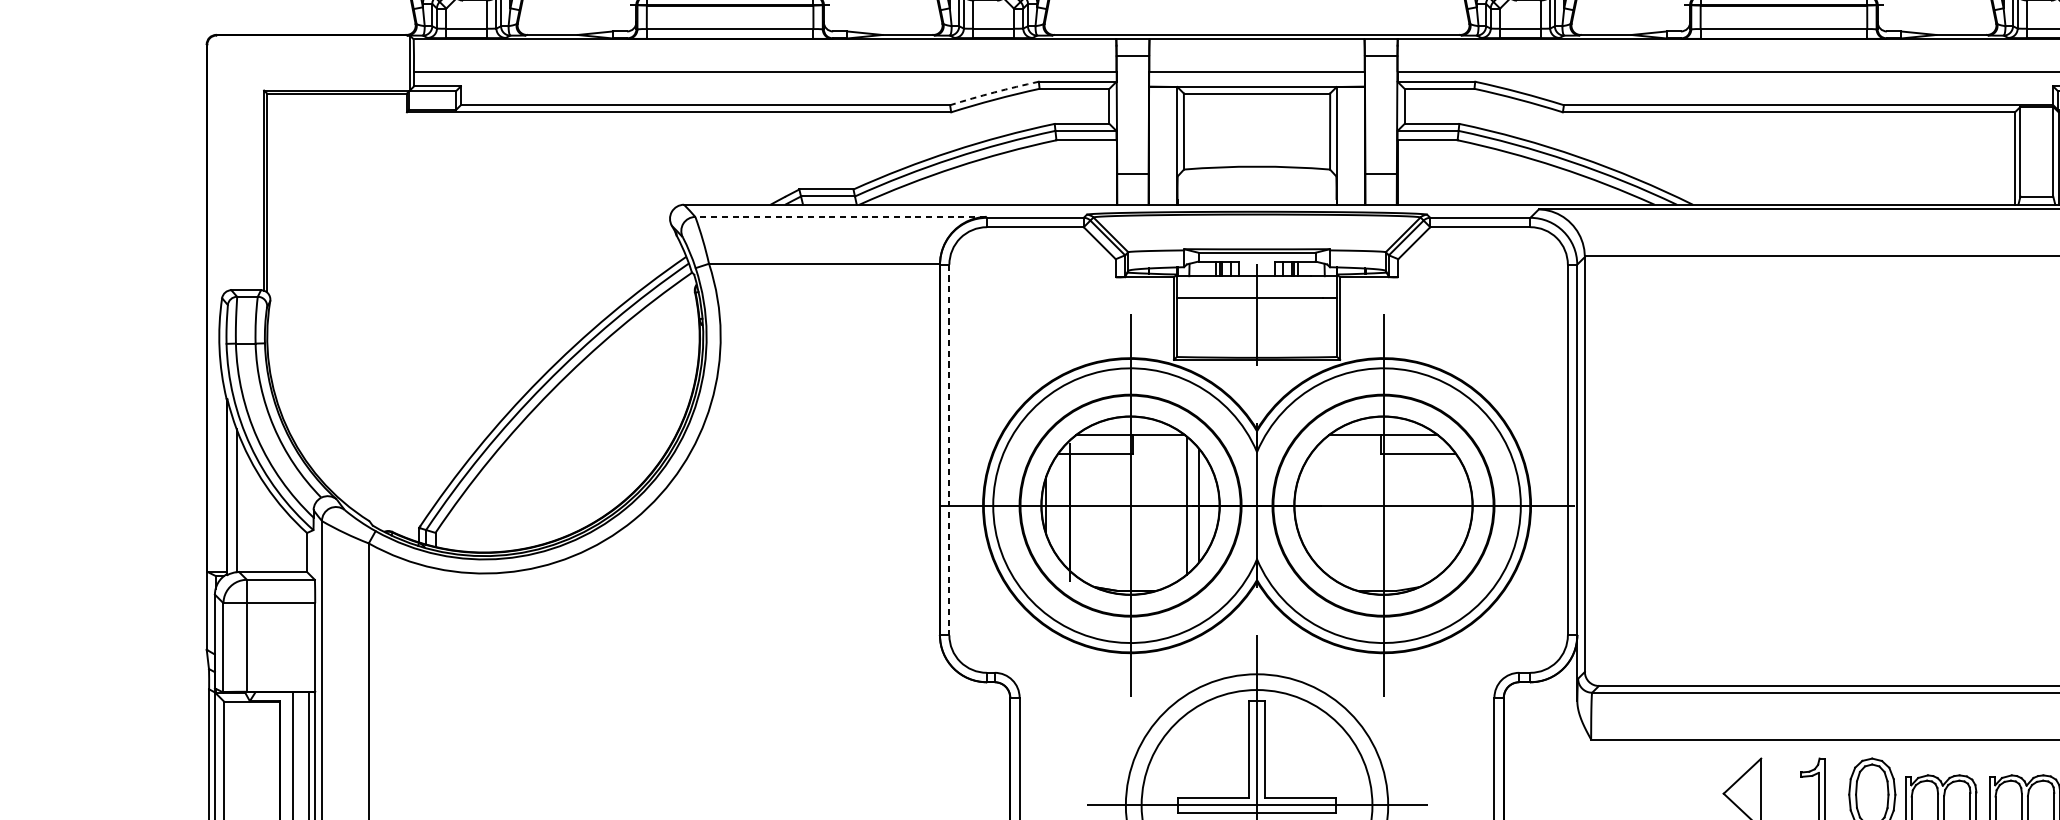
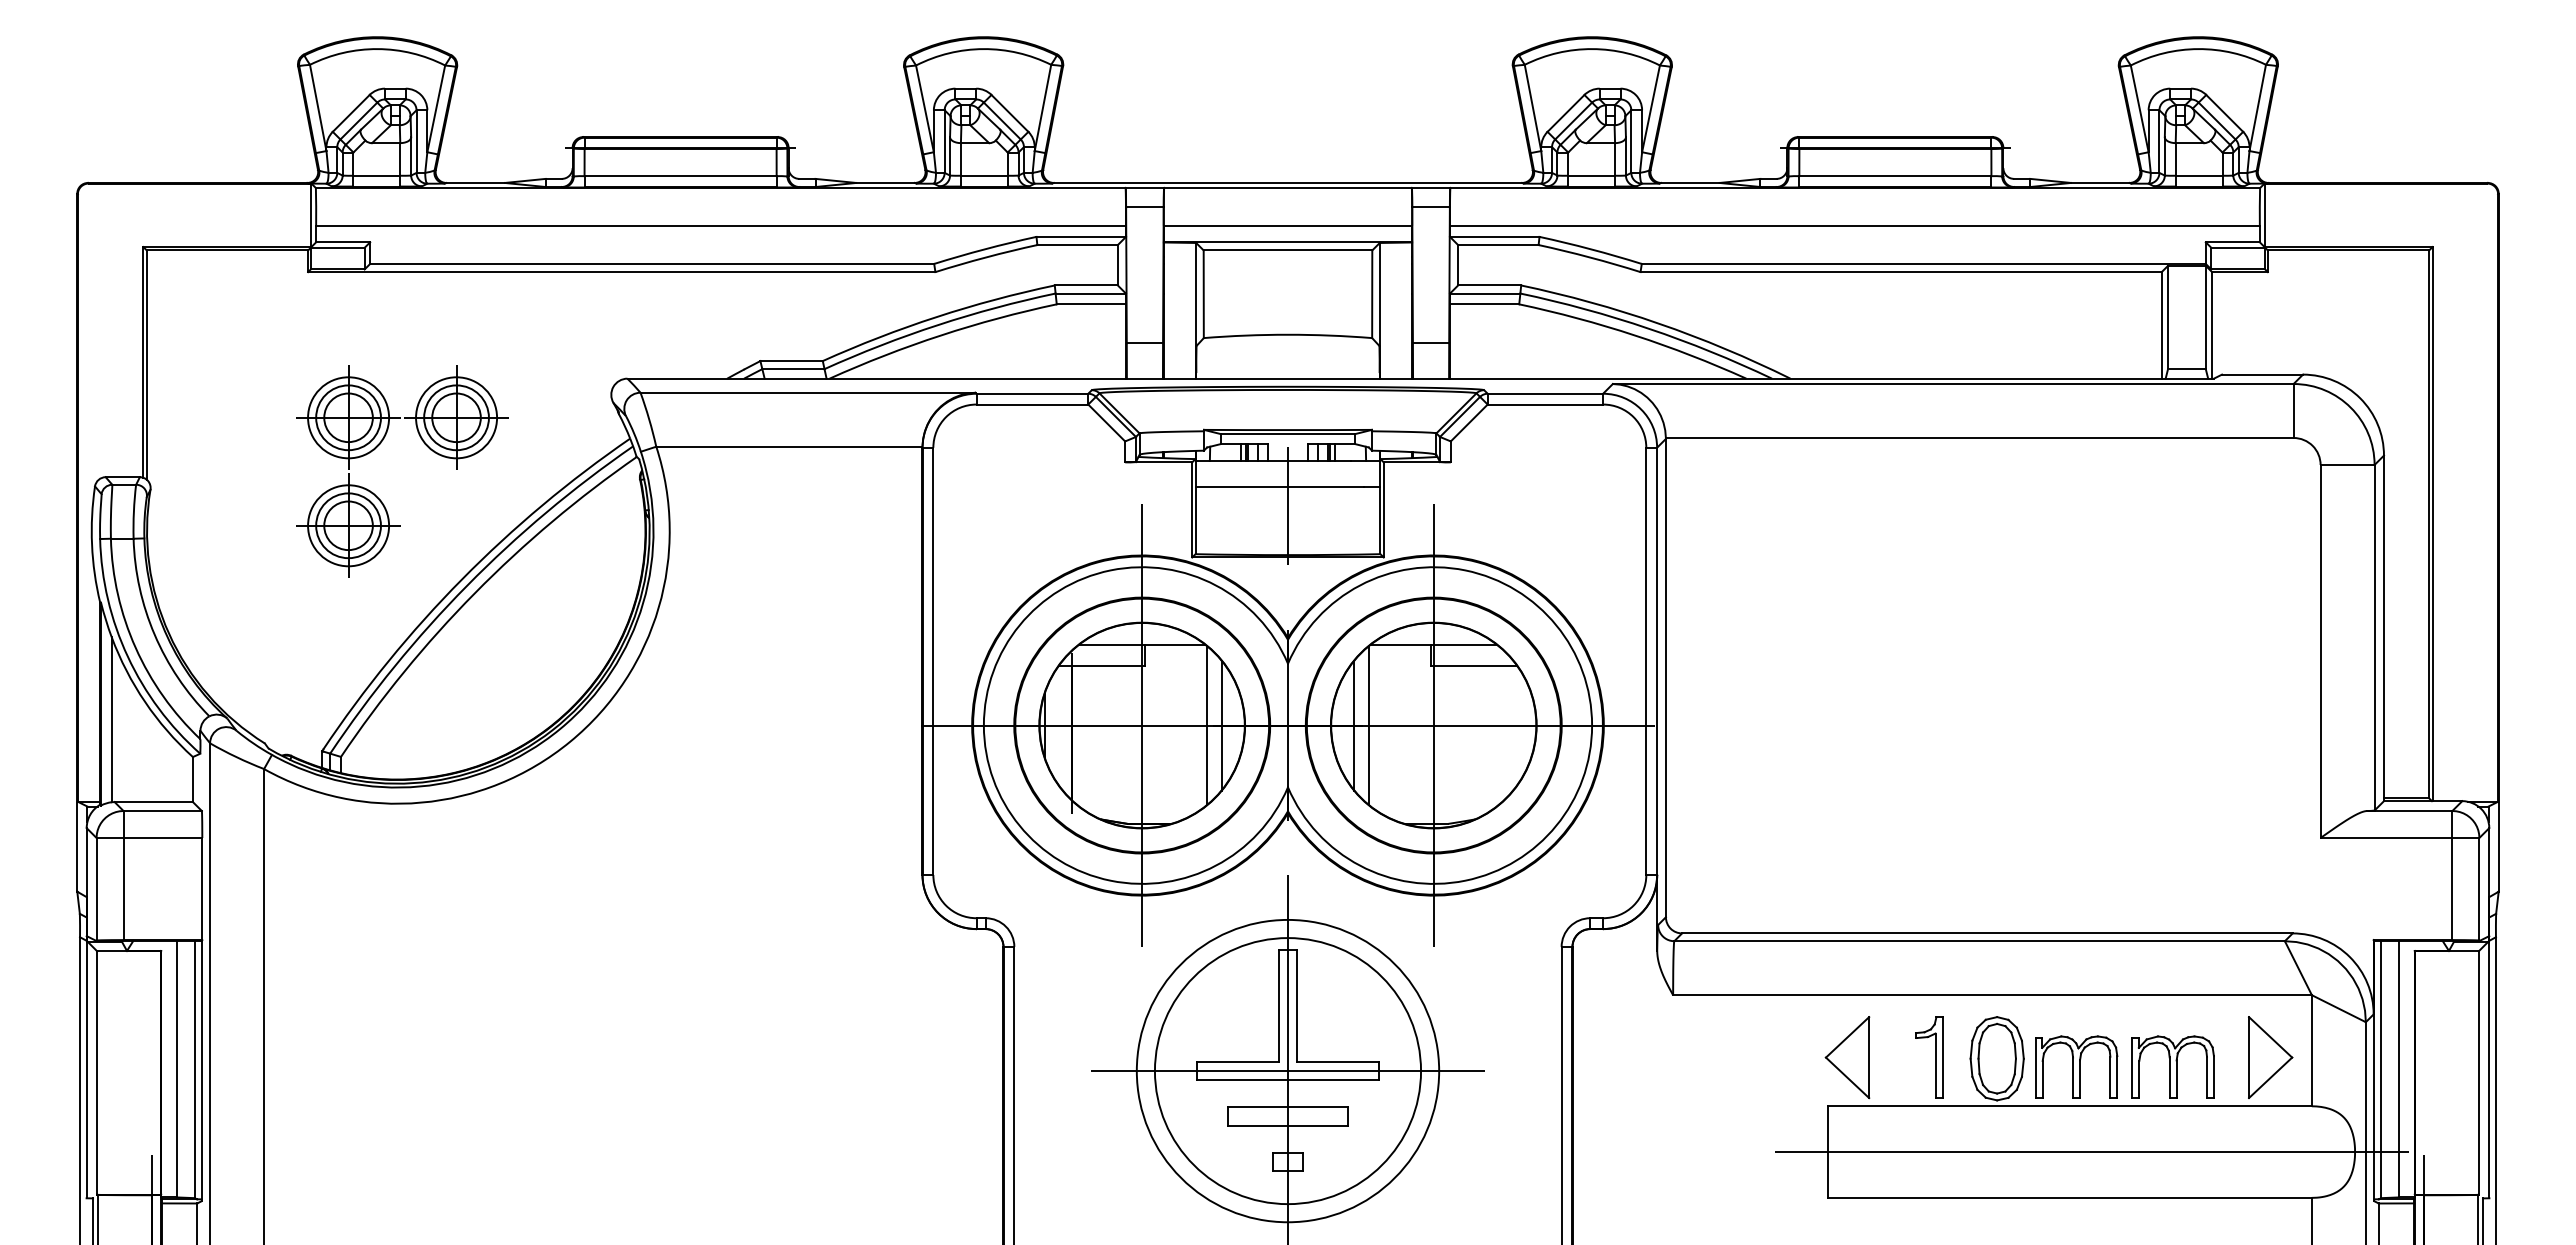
arc: (994, 92) -> (985, 249), dashed -> solid
line: (841, 216) -> (808, 392), dashed -> solid
part: (468, 263) -> (378, 446), added
line: (949, 450) -> (933, 661), dashed -> solid
line: (1314, 505) -> (1354, 725), added
line: (1326, 505) -> (1368, 725), added

